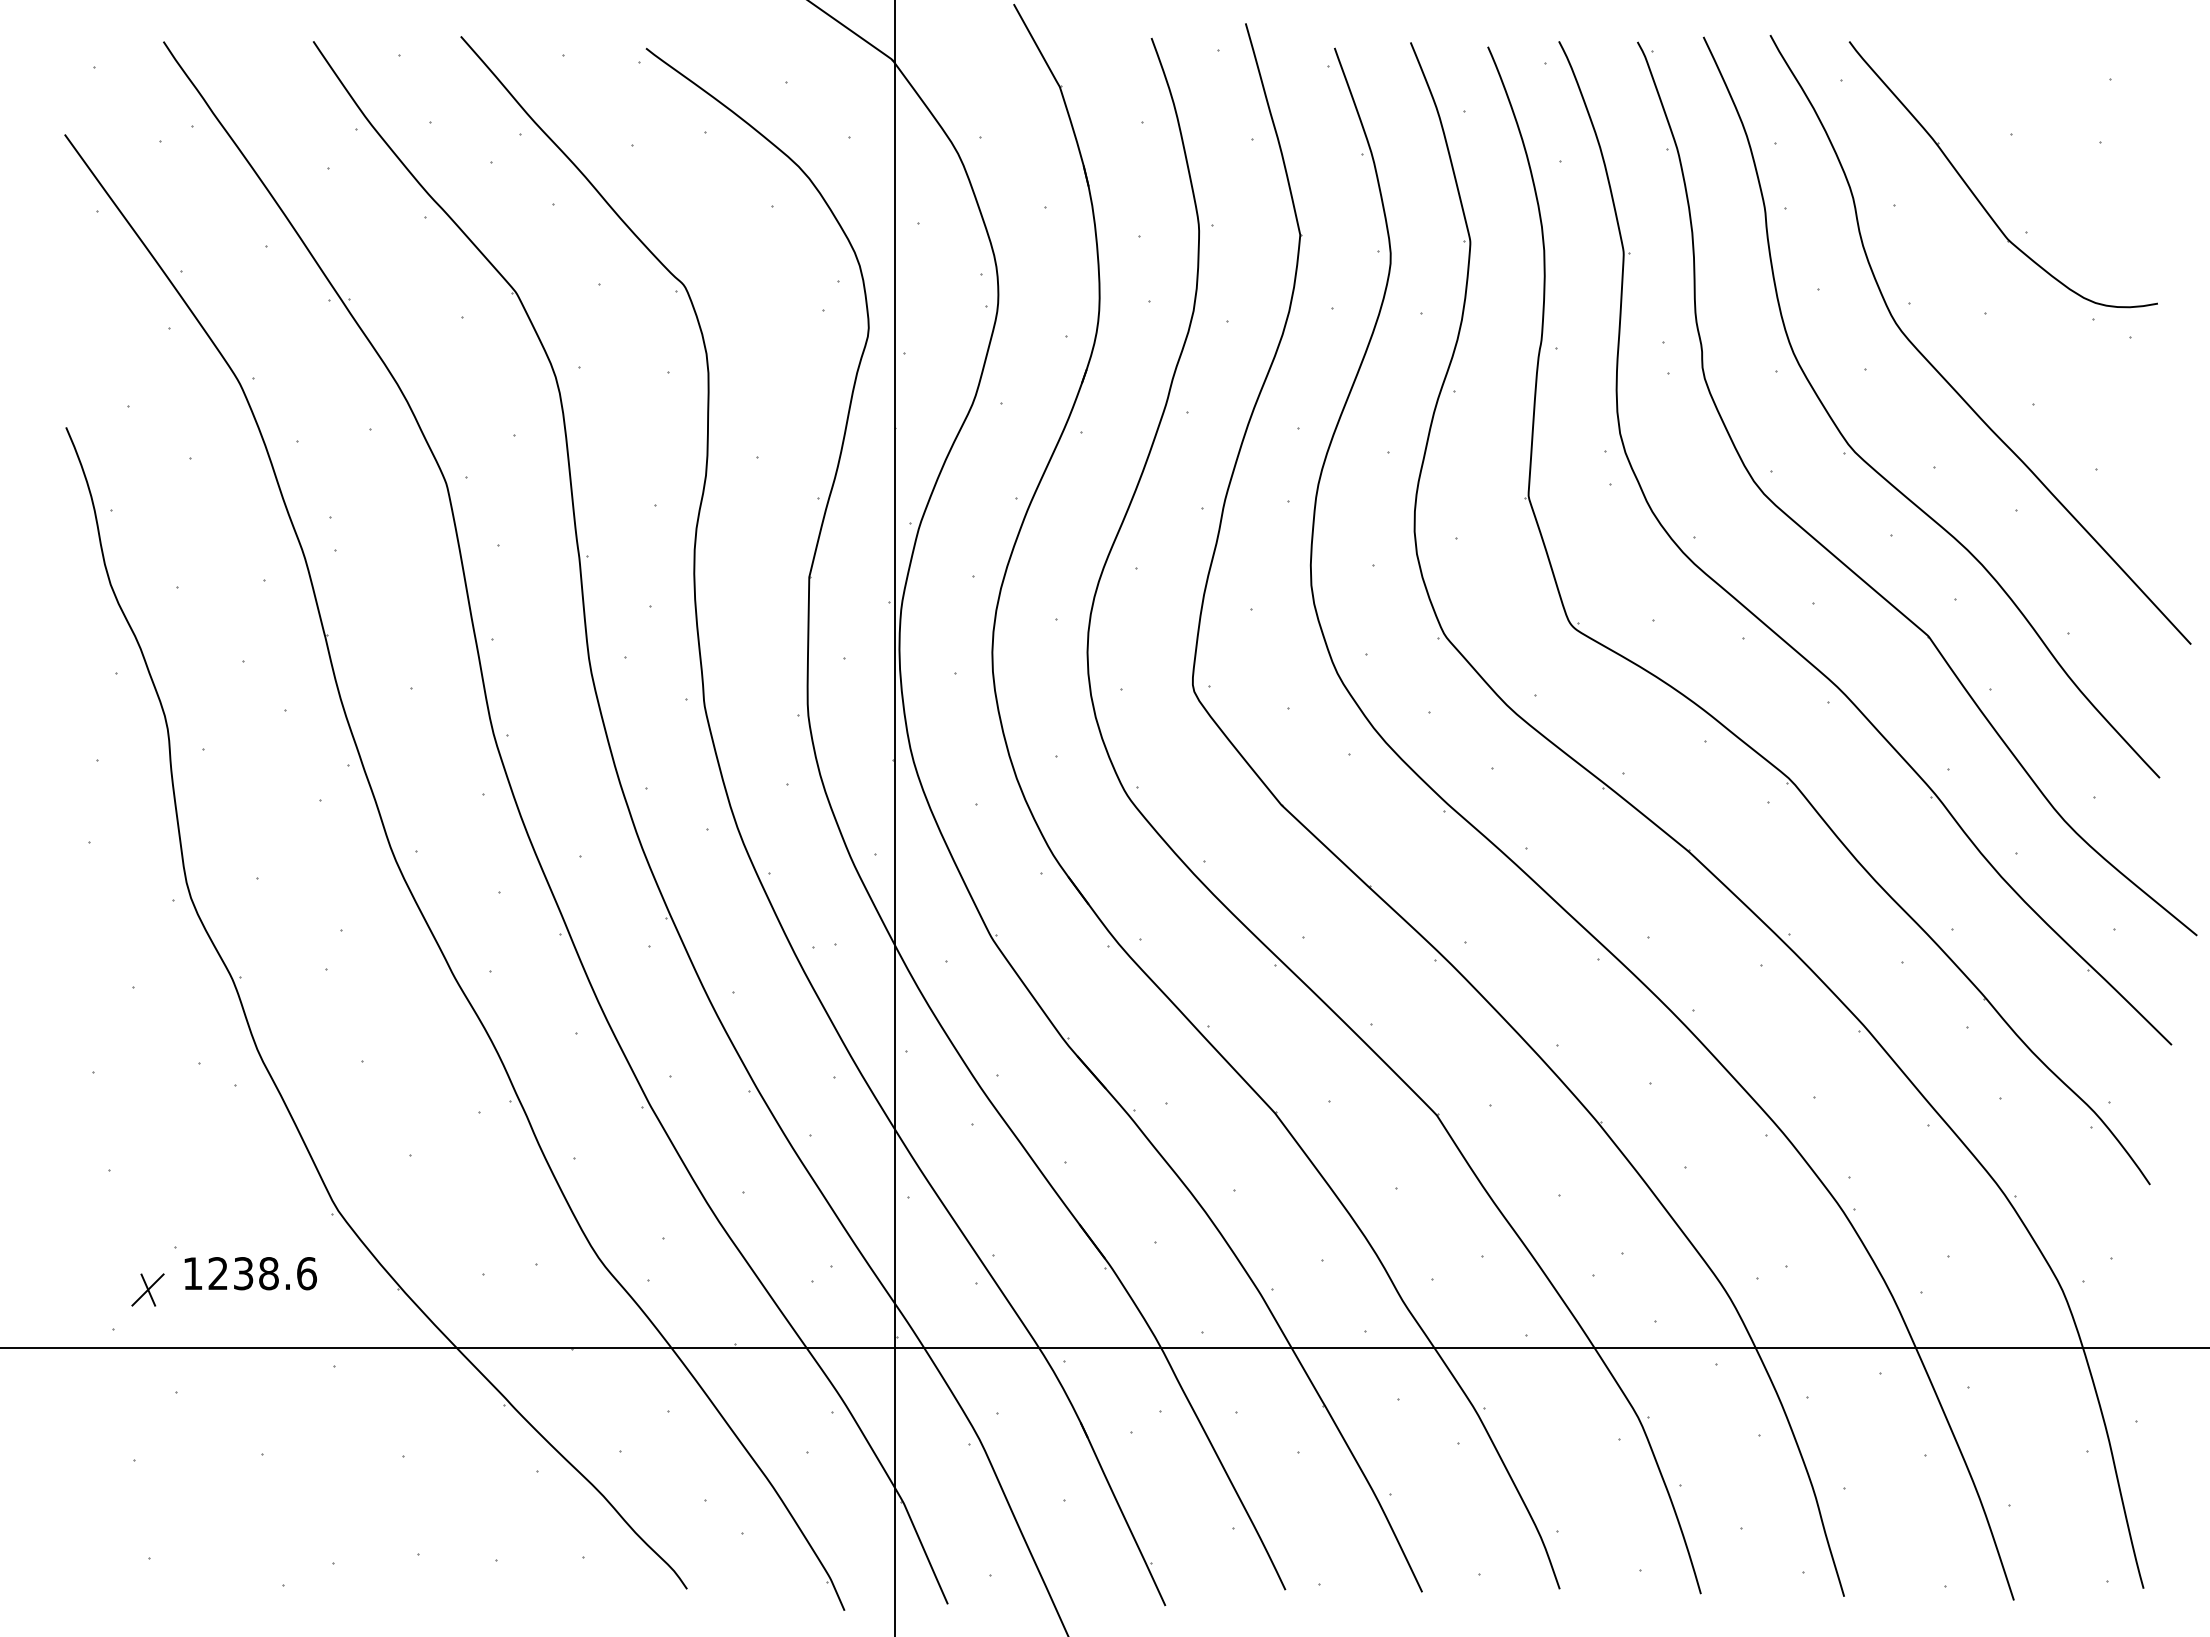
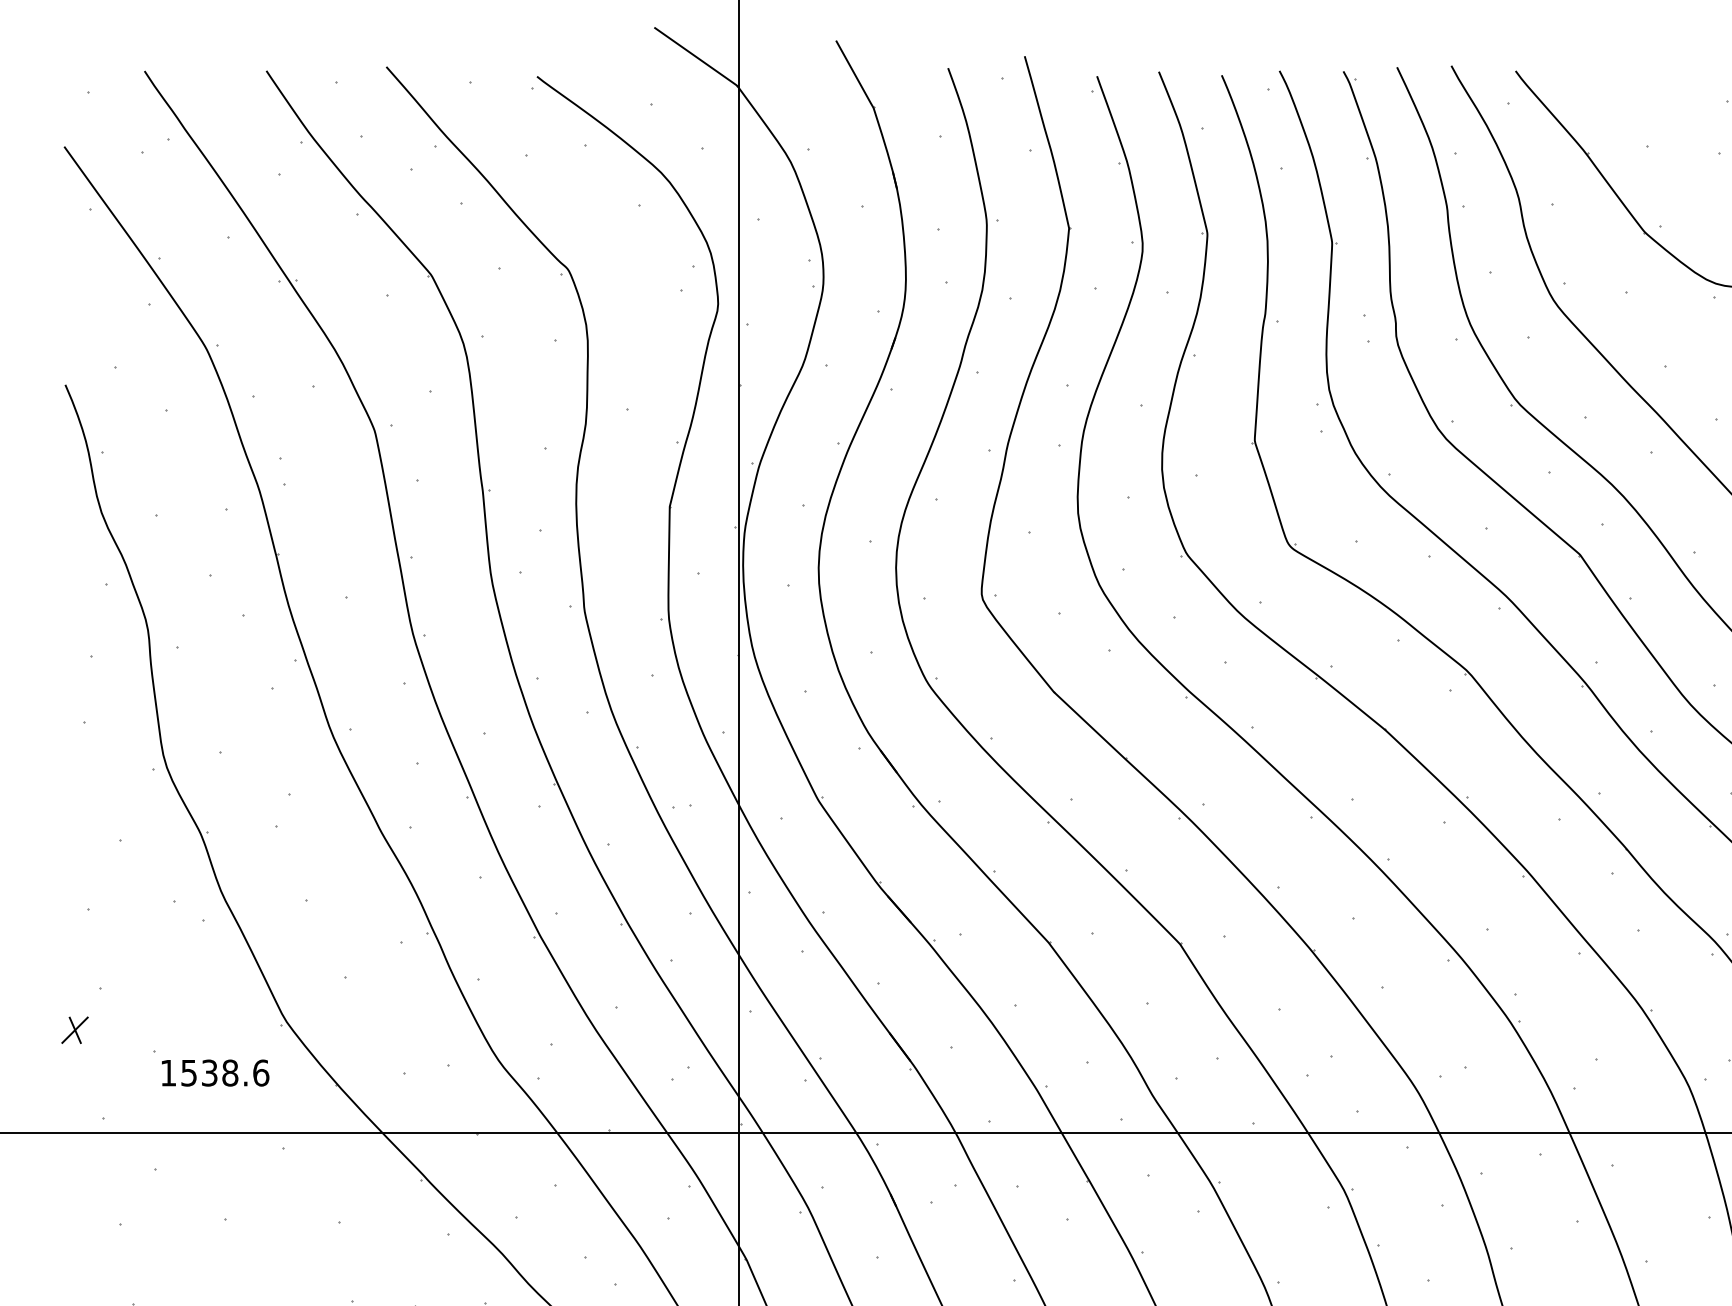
text: (217, 1273) -> (188, 1072), 1238.6 -> 1538.6
part: (147, 1289) -> (74, 1029), moved

